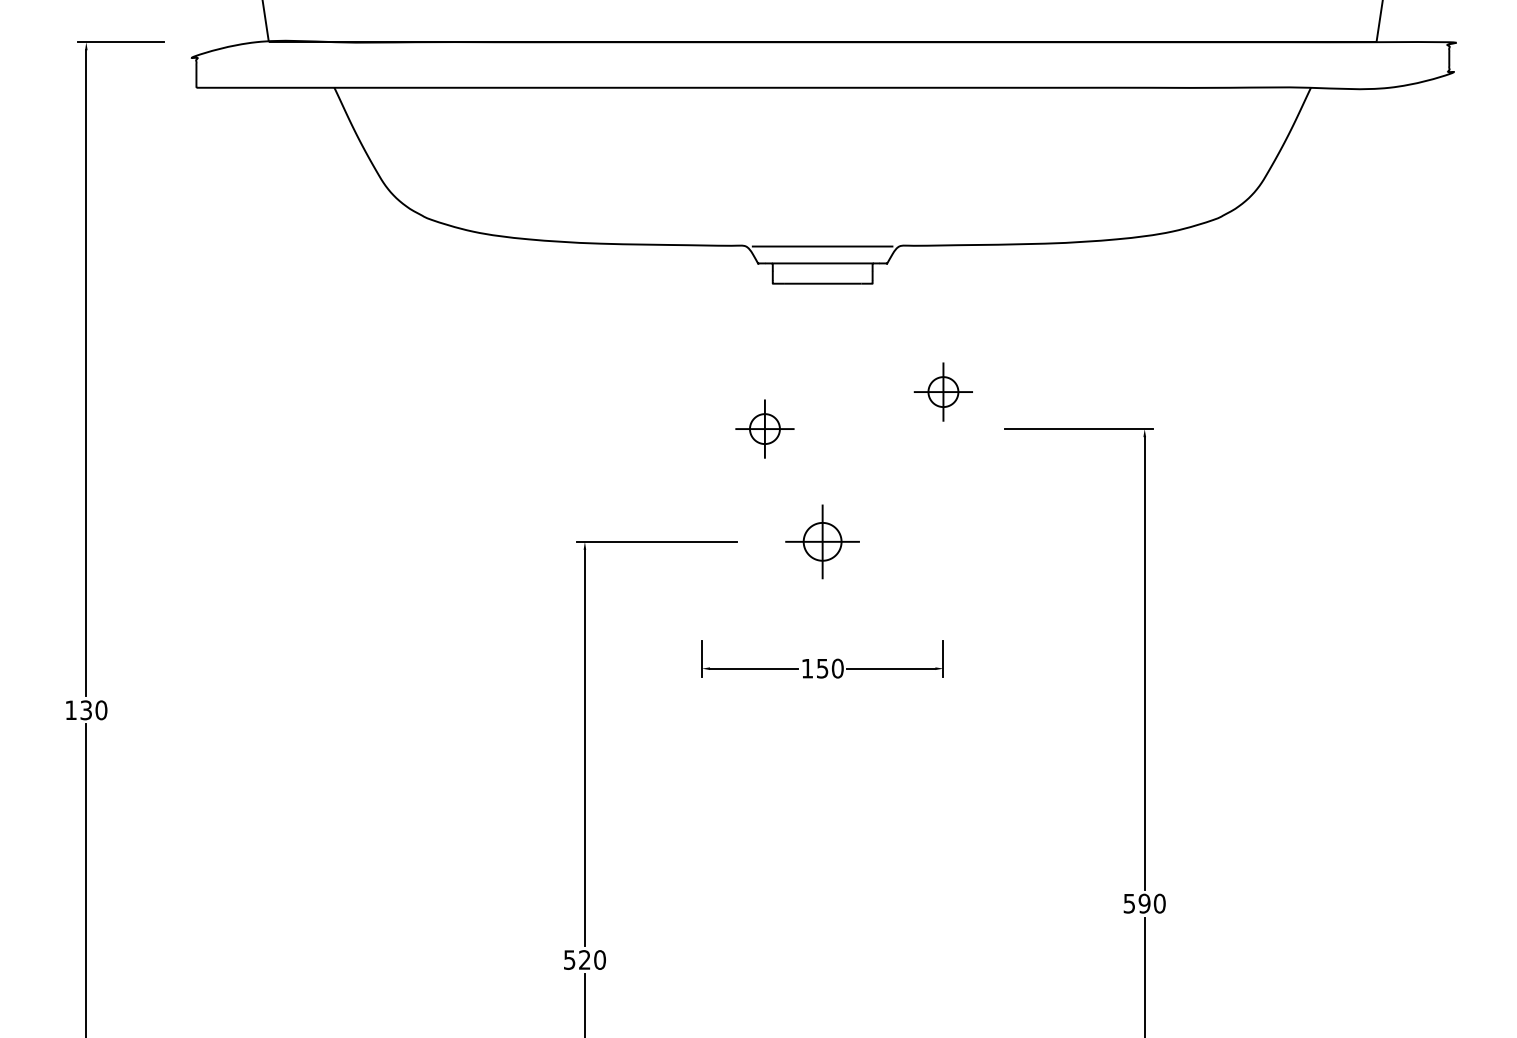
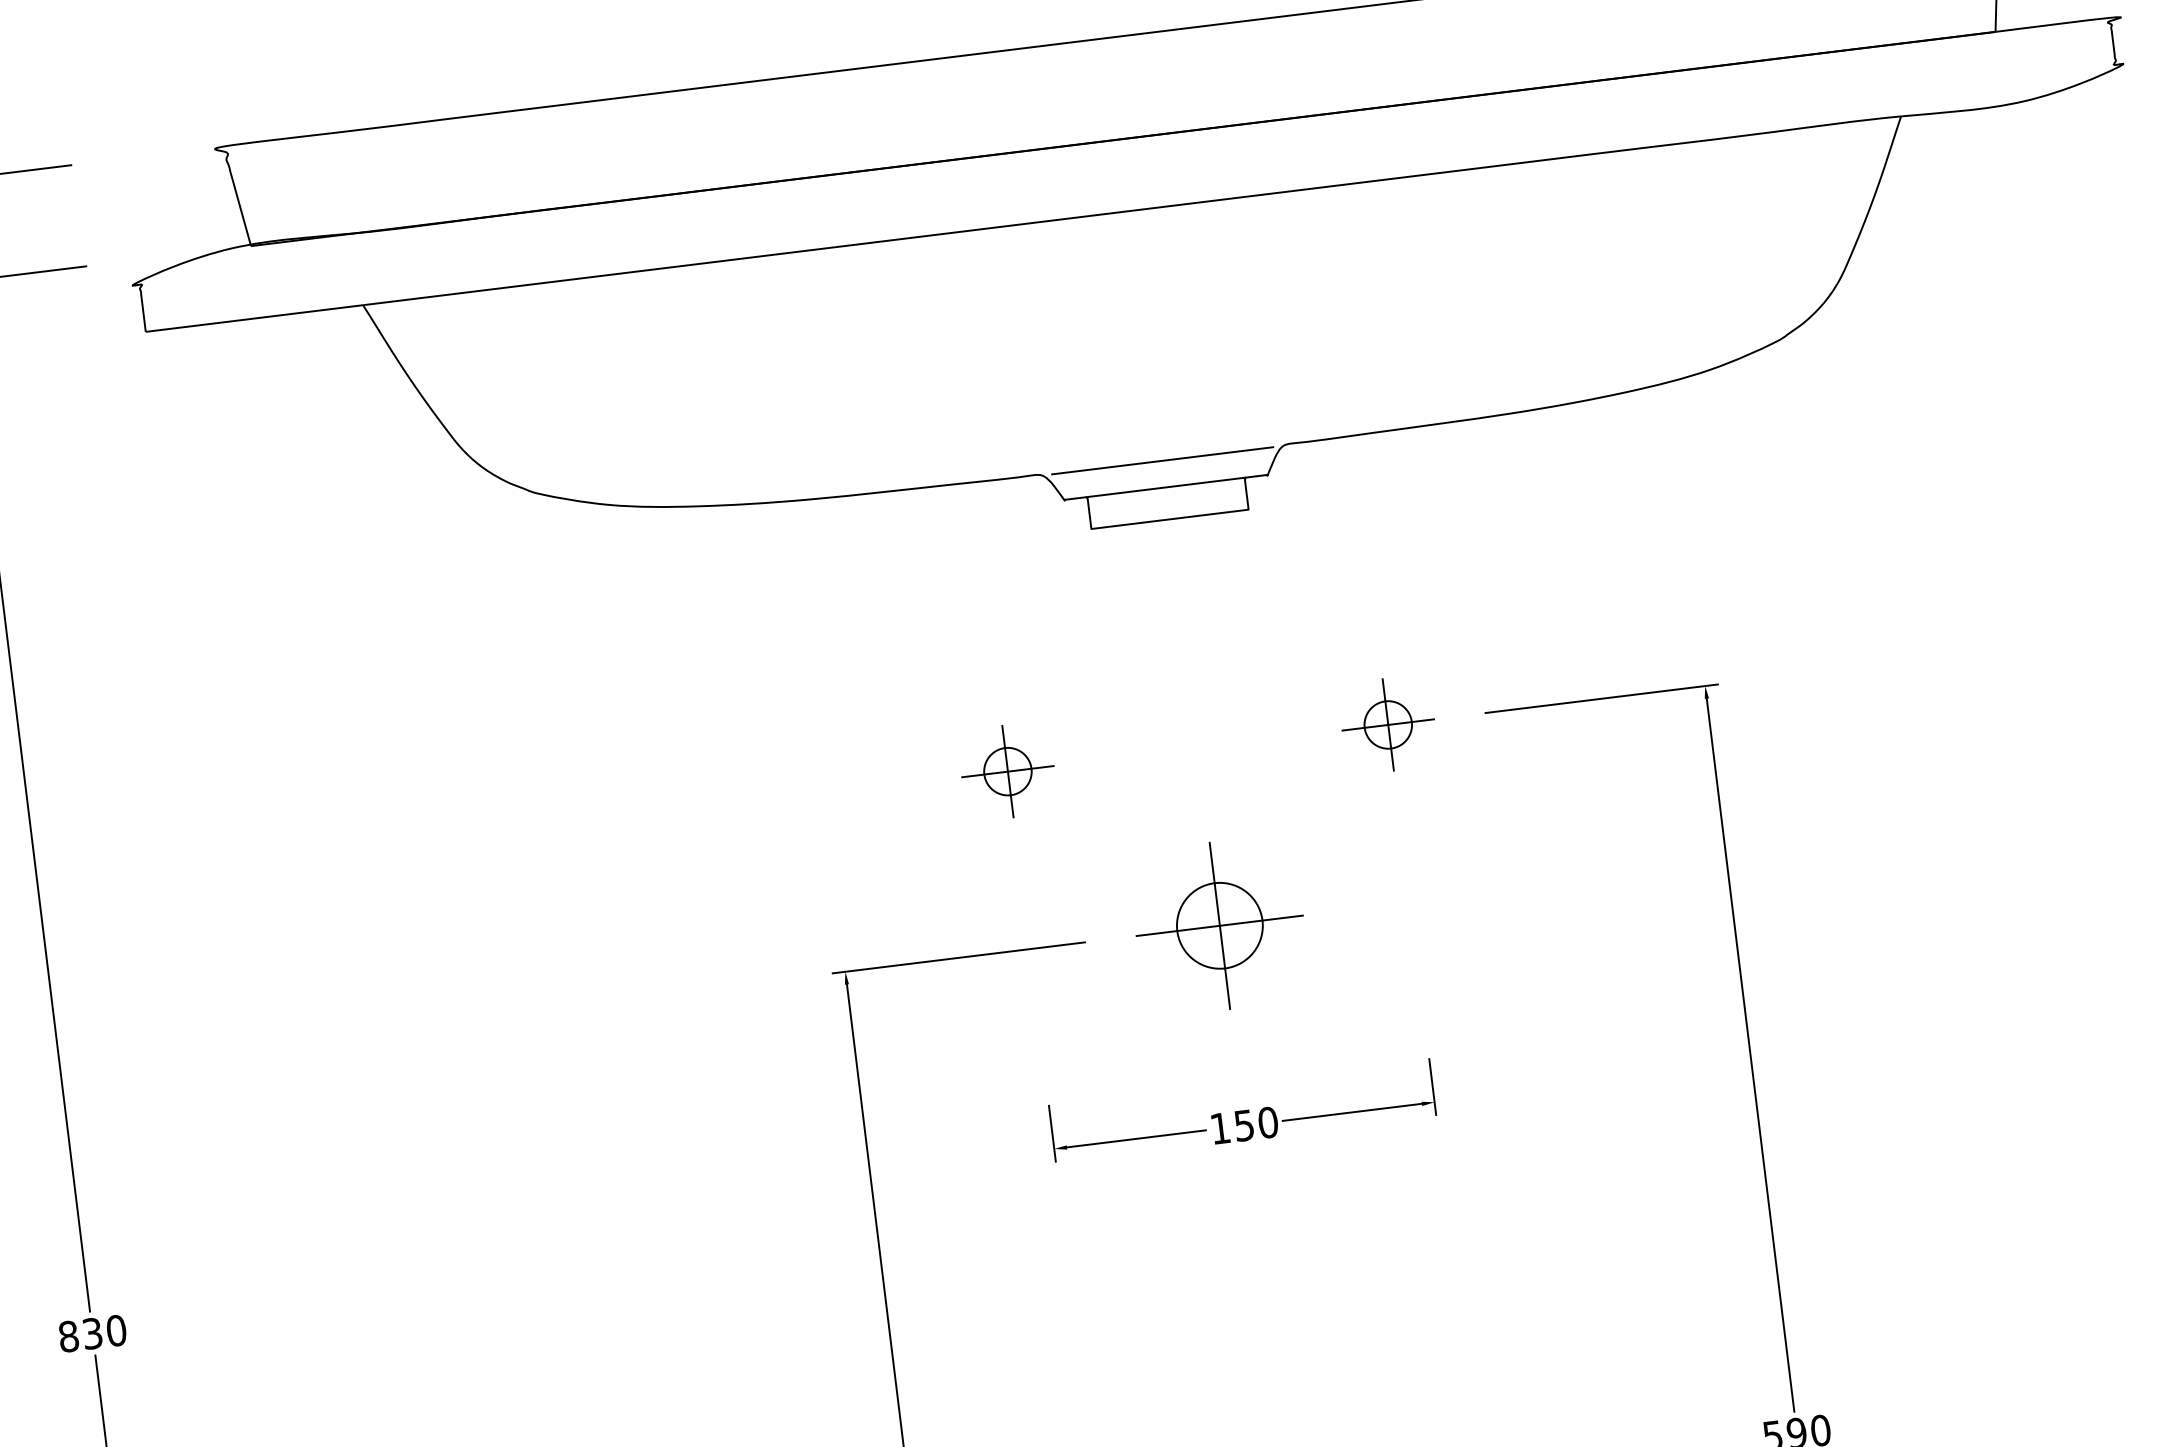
part: (942, 391) -> (1386, 724), moved
part: (764, 428) -> (1007, 770), moved
part: (822, 541) -> (1219, 925), size x1.43
text: (71, 710) -> (69, 1336), 130 -> 830

